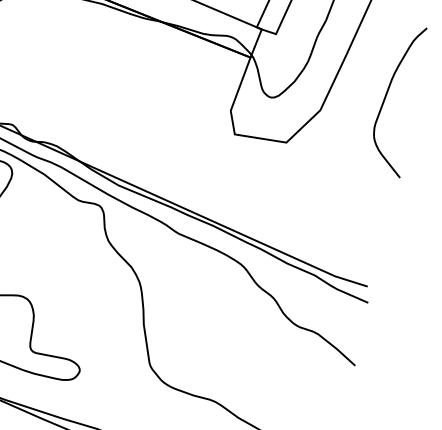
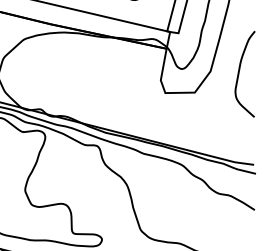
curve: (386, 98) -> (239, 74), moved

